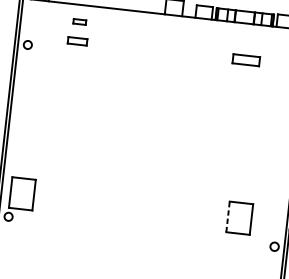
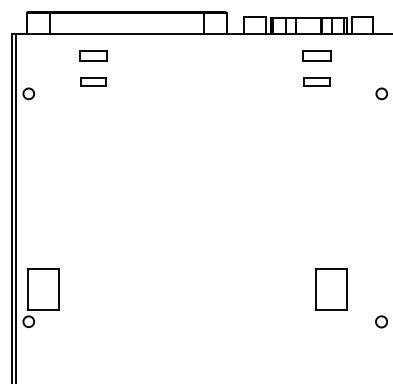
part: (79, 21) -> (93, 55), size x1.67
part: (248, 40) -> (316, 55), added
part: (245, 59) -> (316, 81), size x0.71
line: (228, 216) -> (316, 289), dashed -> solid

